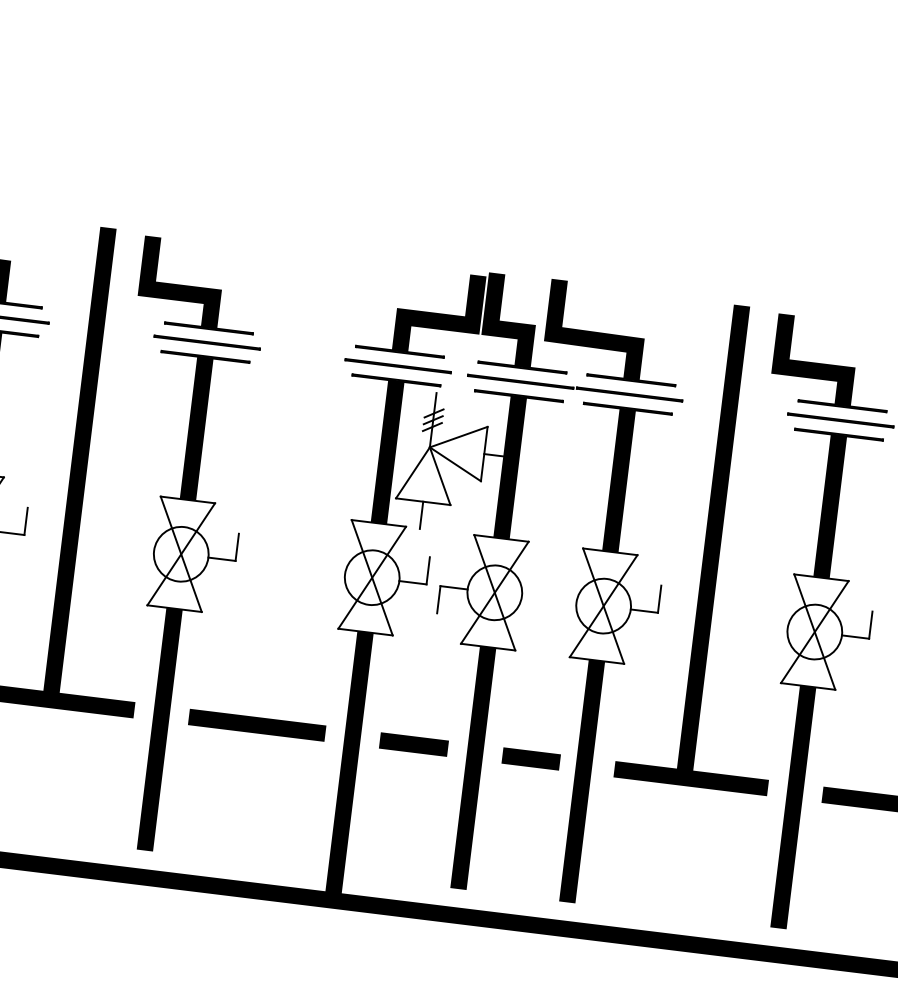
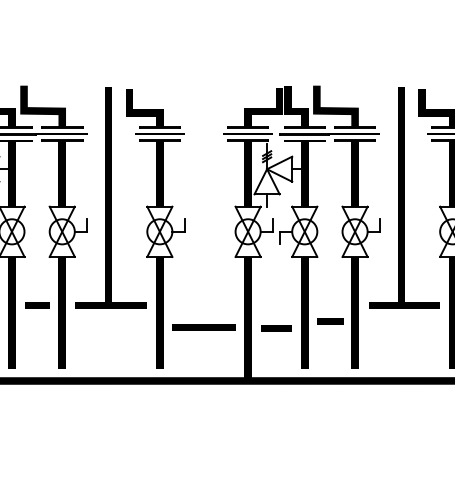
line: (256, 725) -> (203, 327), moved
line: (414, 744) -> (276, 328), moved
line: (530, 759) -> (330, 321), moved

